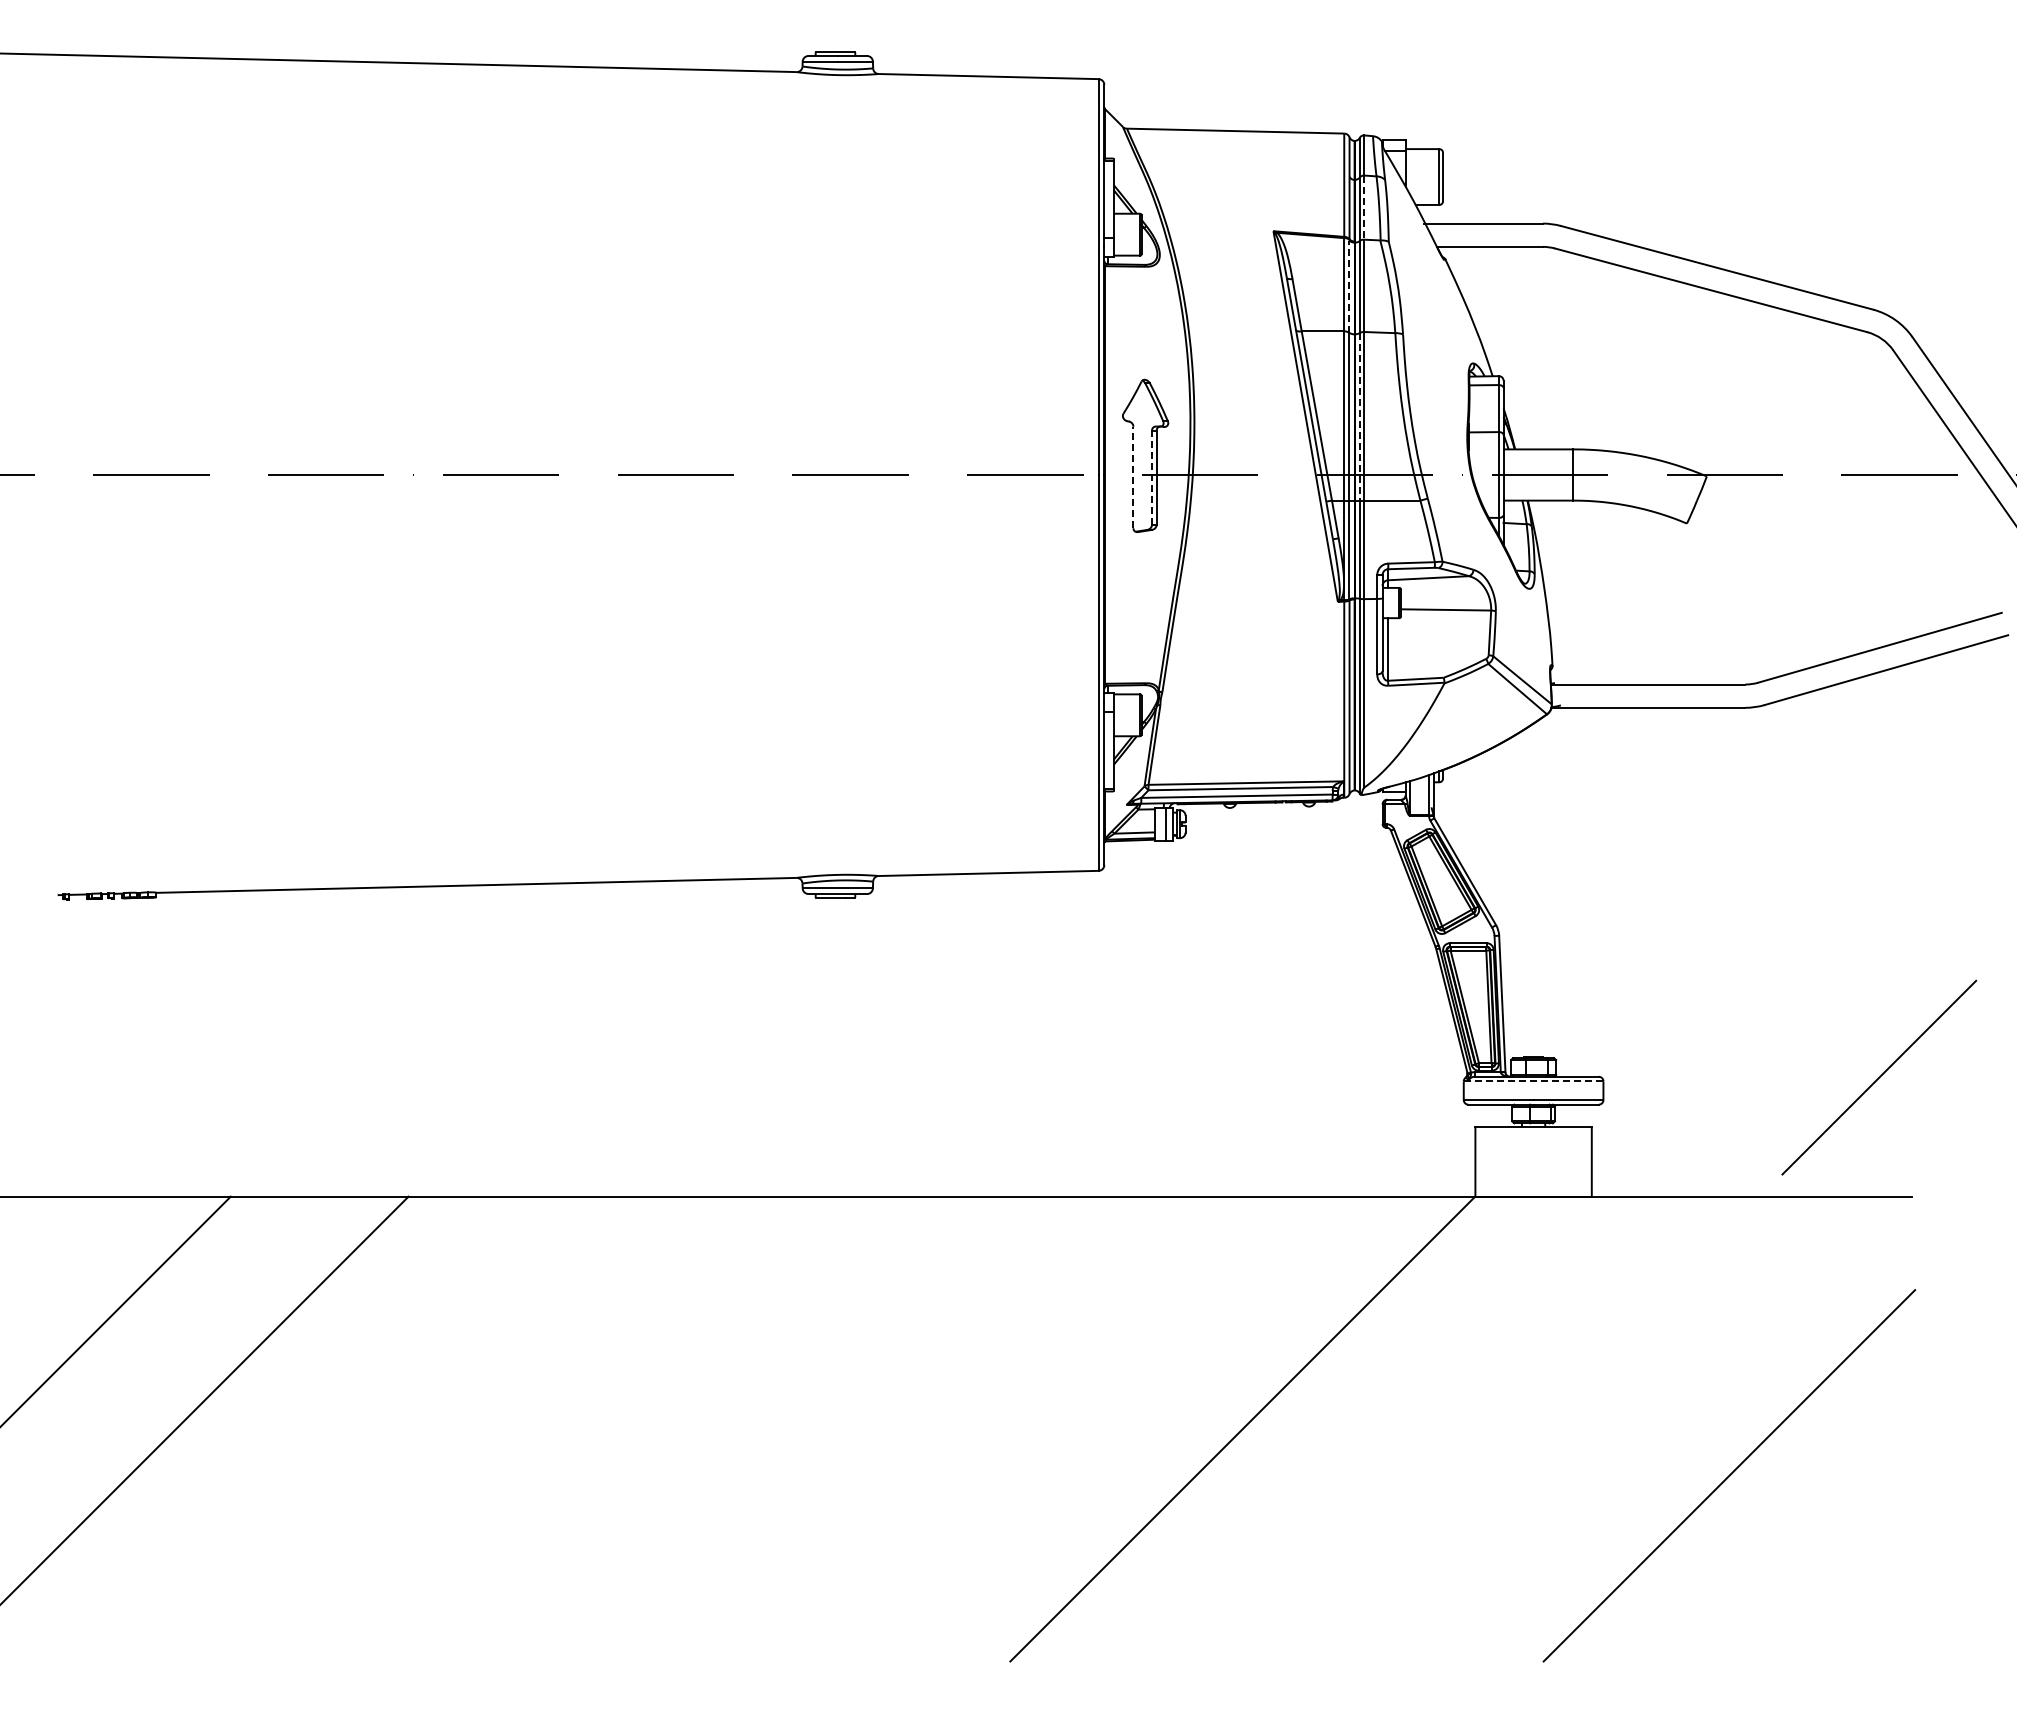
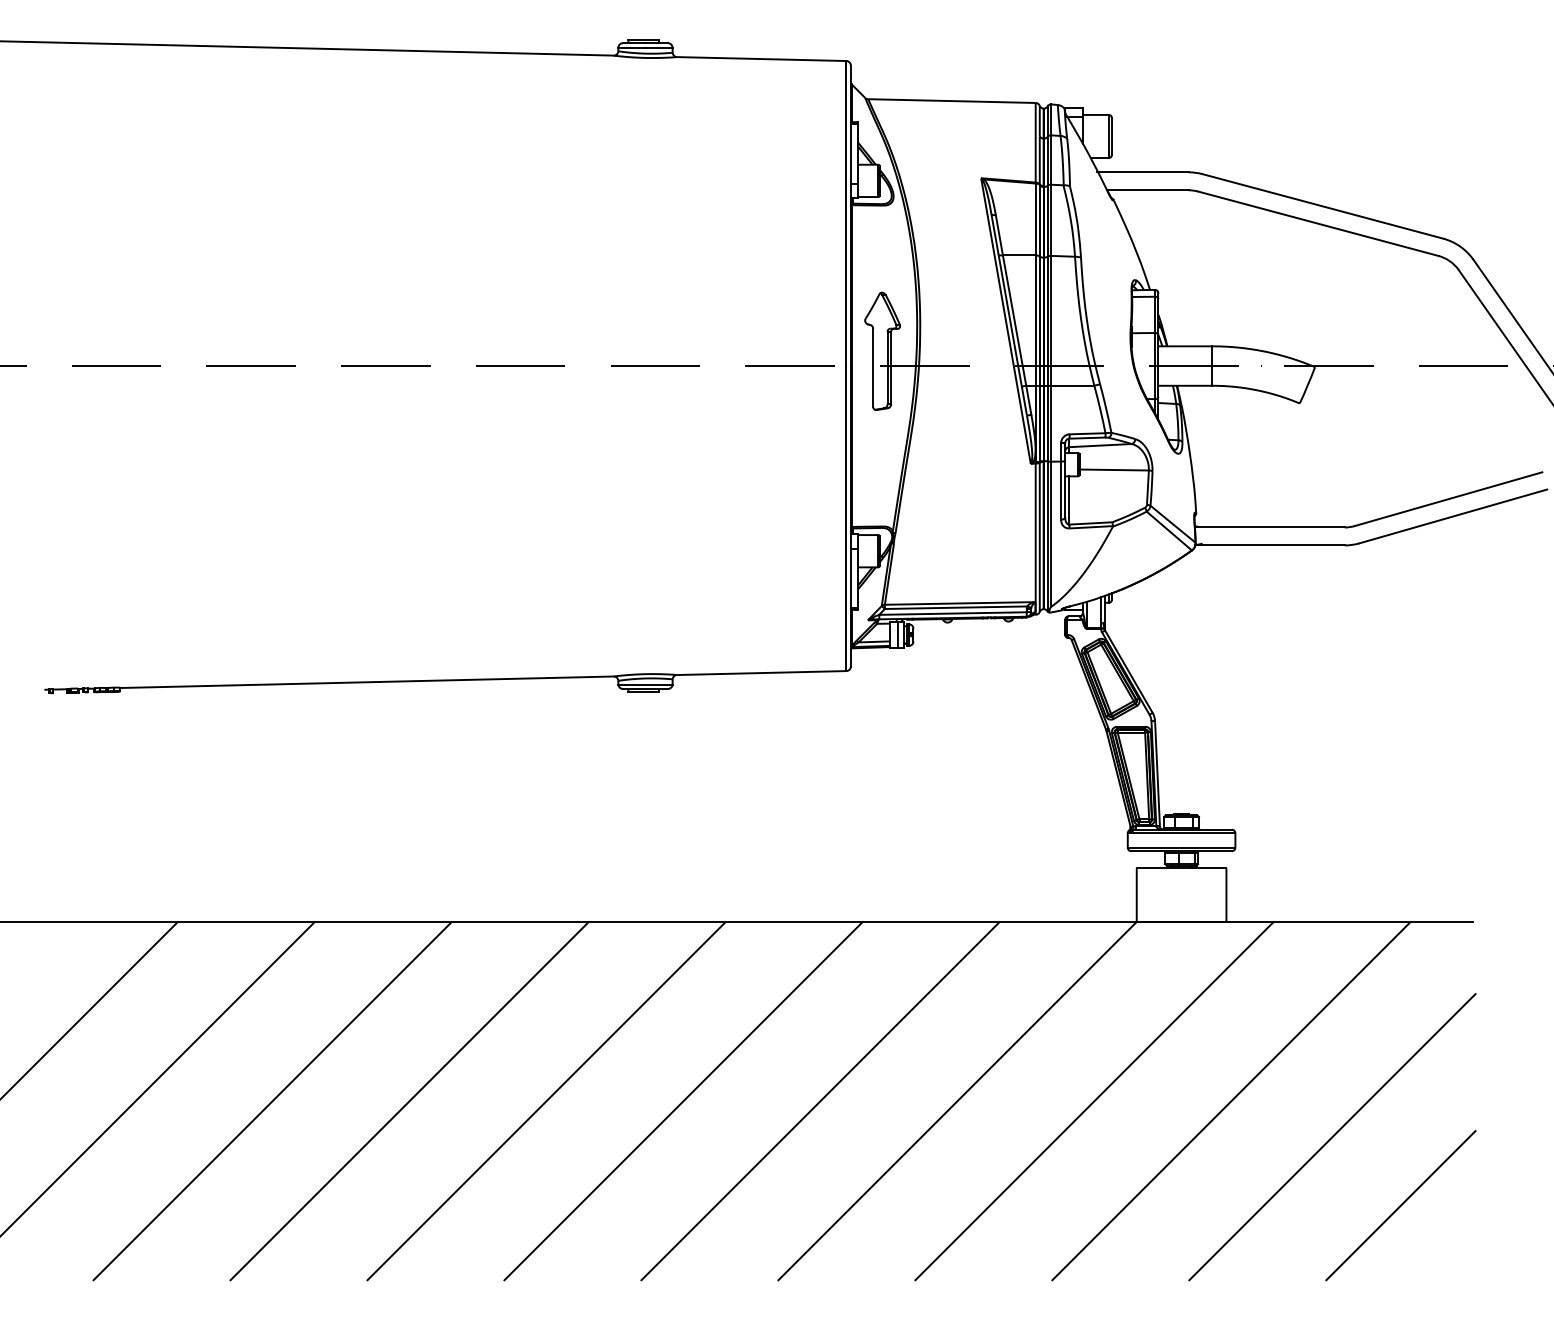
line: (1364, 208) -> (1051, 160), dashed -> solid
line: (1349, 286) -> (1039, 220), dashed -> solid
line: (1359, 416) -> (1047, 320), dashed -> solid
line: (1133, 477) -> (873, 367), dashed -> solid
line: (1152, 477) -> (887, 367), dashed -> solid
line: (1879, 1077) -> (1401, 1205), moved
line: (1533, 1081) -> (1181, 833), dashed -> solid
line: (353, 1428) -> (272, 1100), added
line: (531, 1428) -> (409, 1100), added
line: (709, 1428) -> (546, 1100), added
line: (886, 1428) -> (682, 1100), added
line: (1064, 1428) -> (820, 1100), added
line: (1420, 1428) -> (1094, 1100), added
line: (1597, 1428) -> (1230, 1100), added

